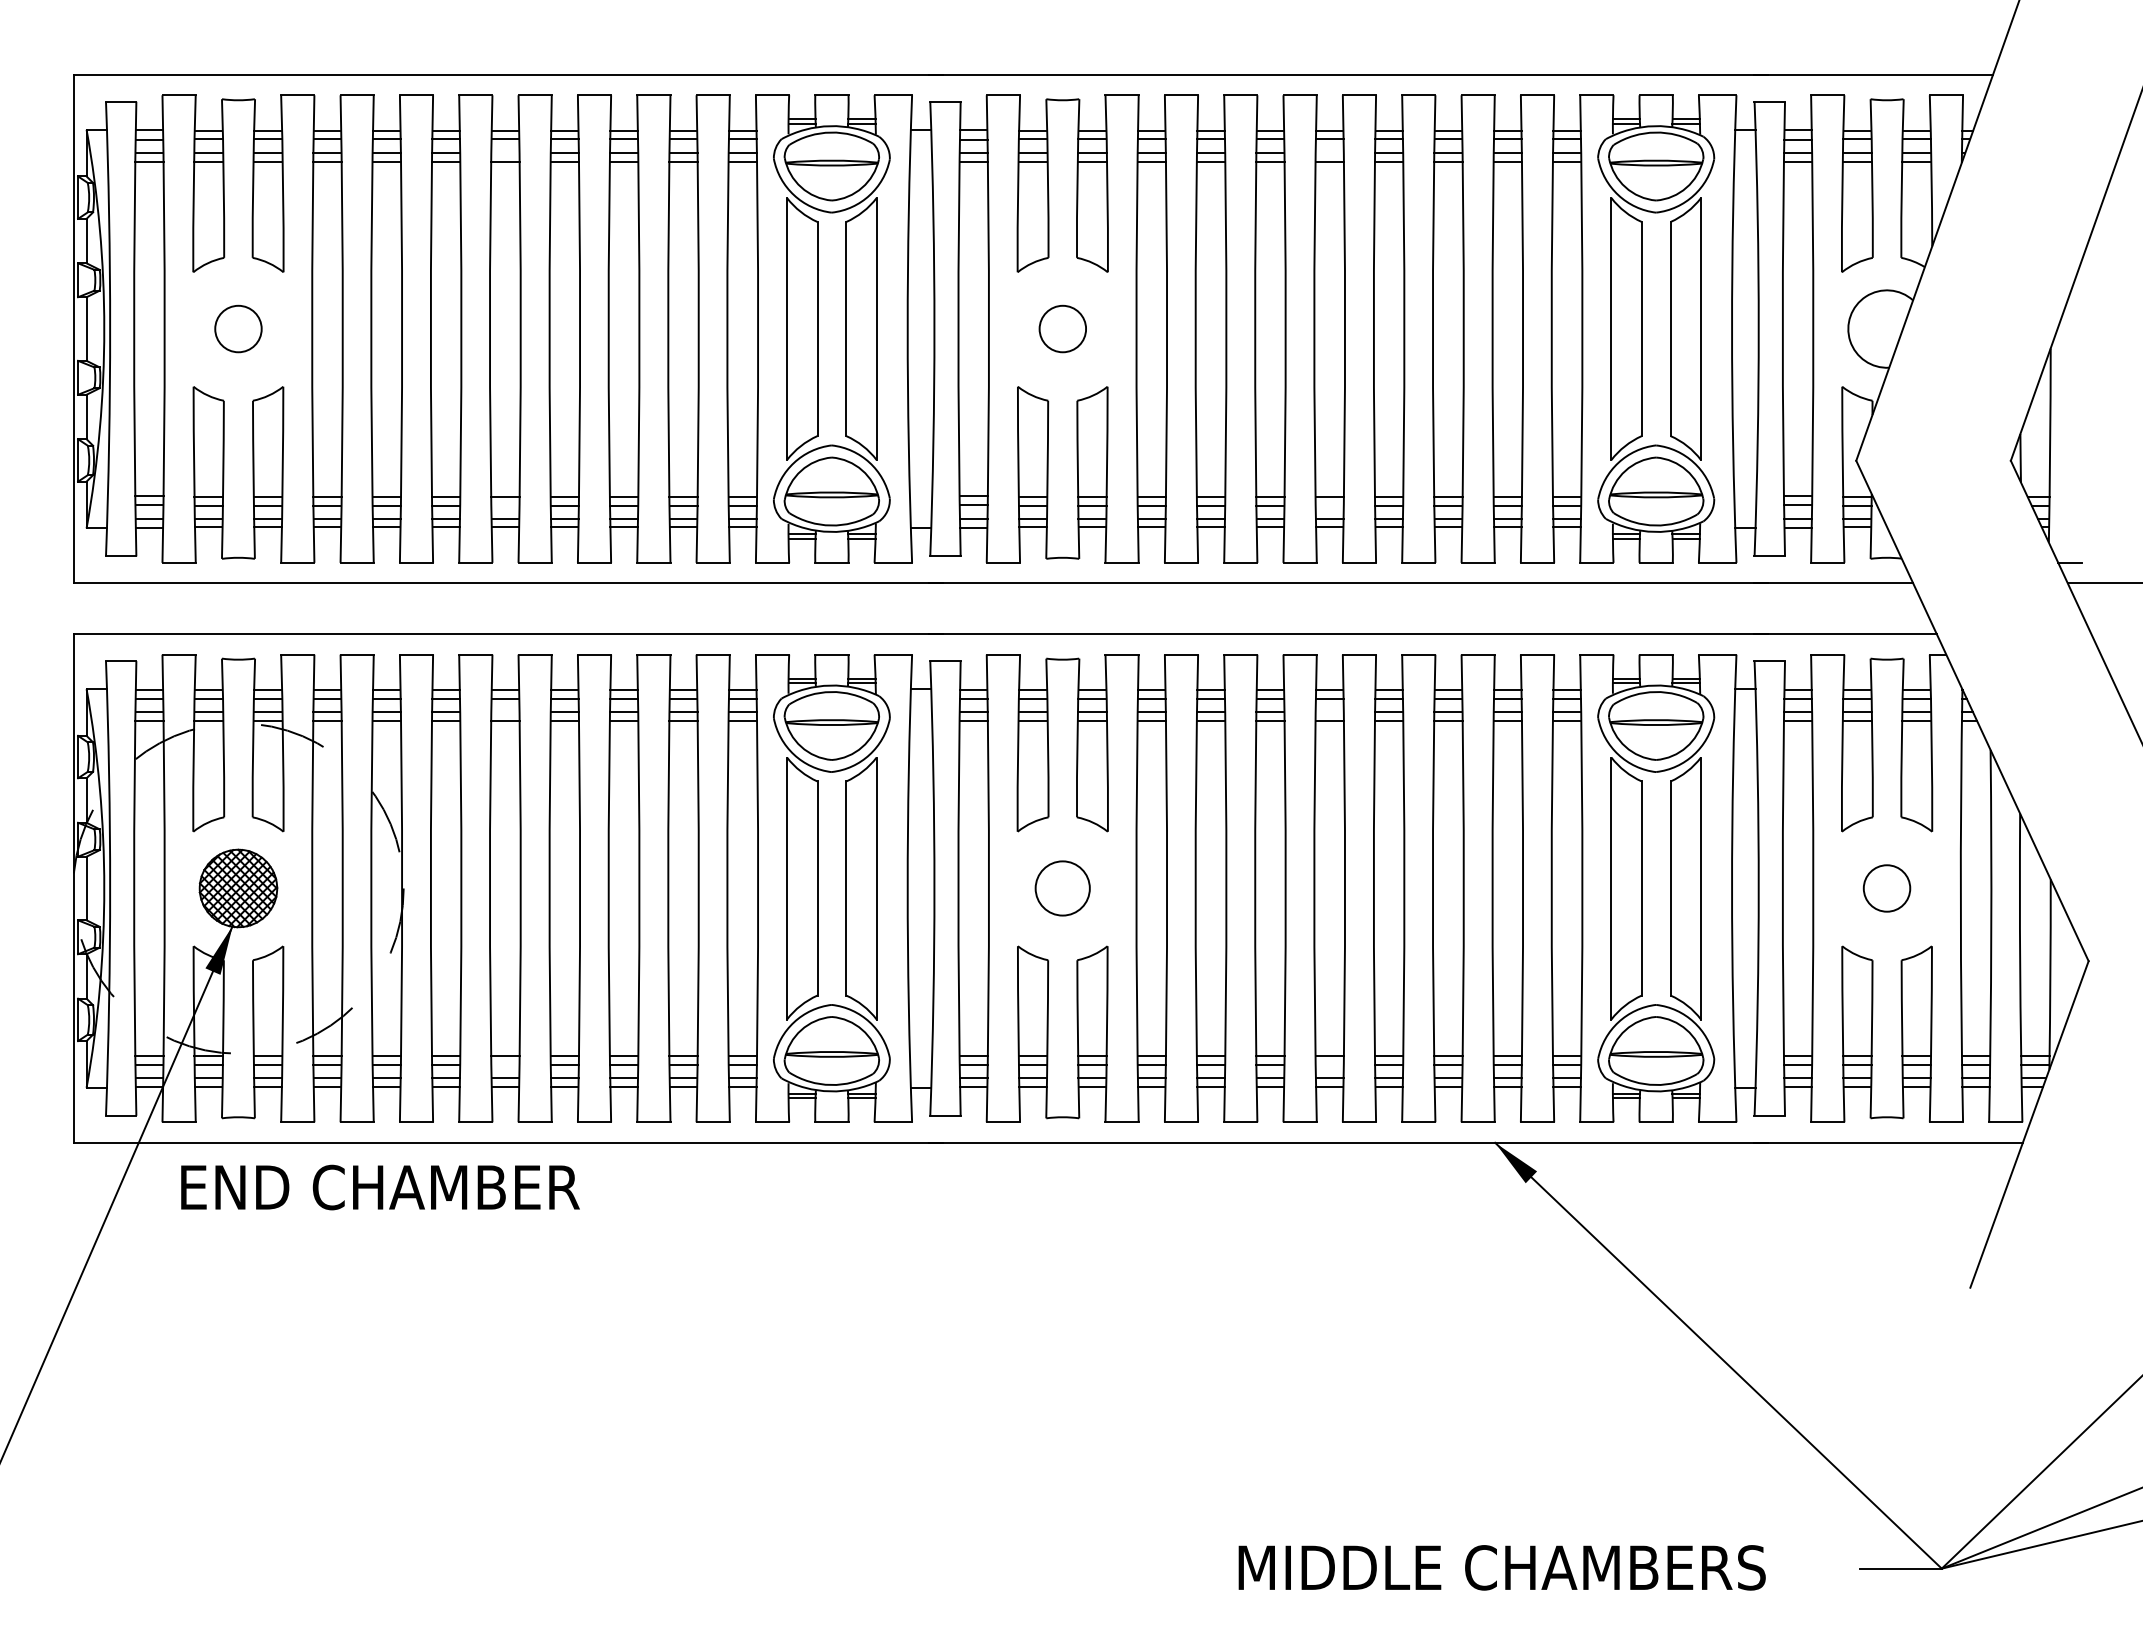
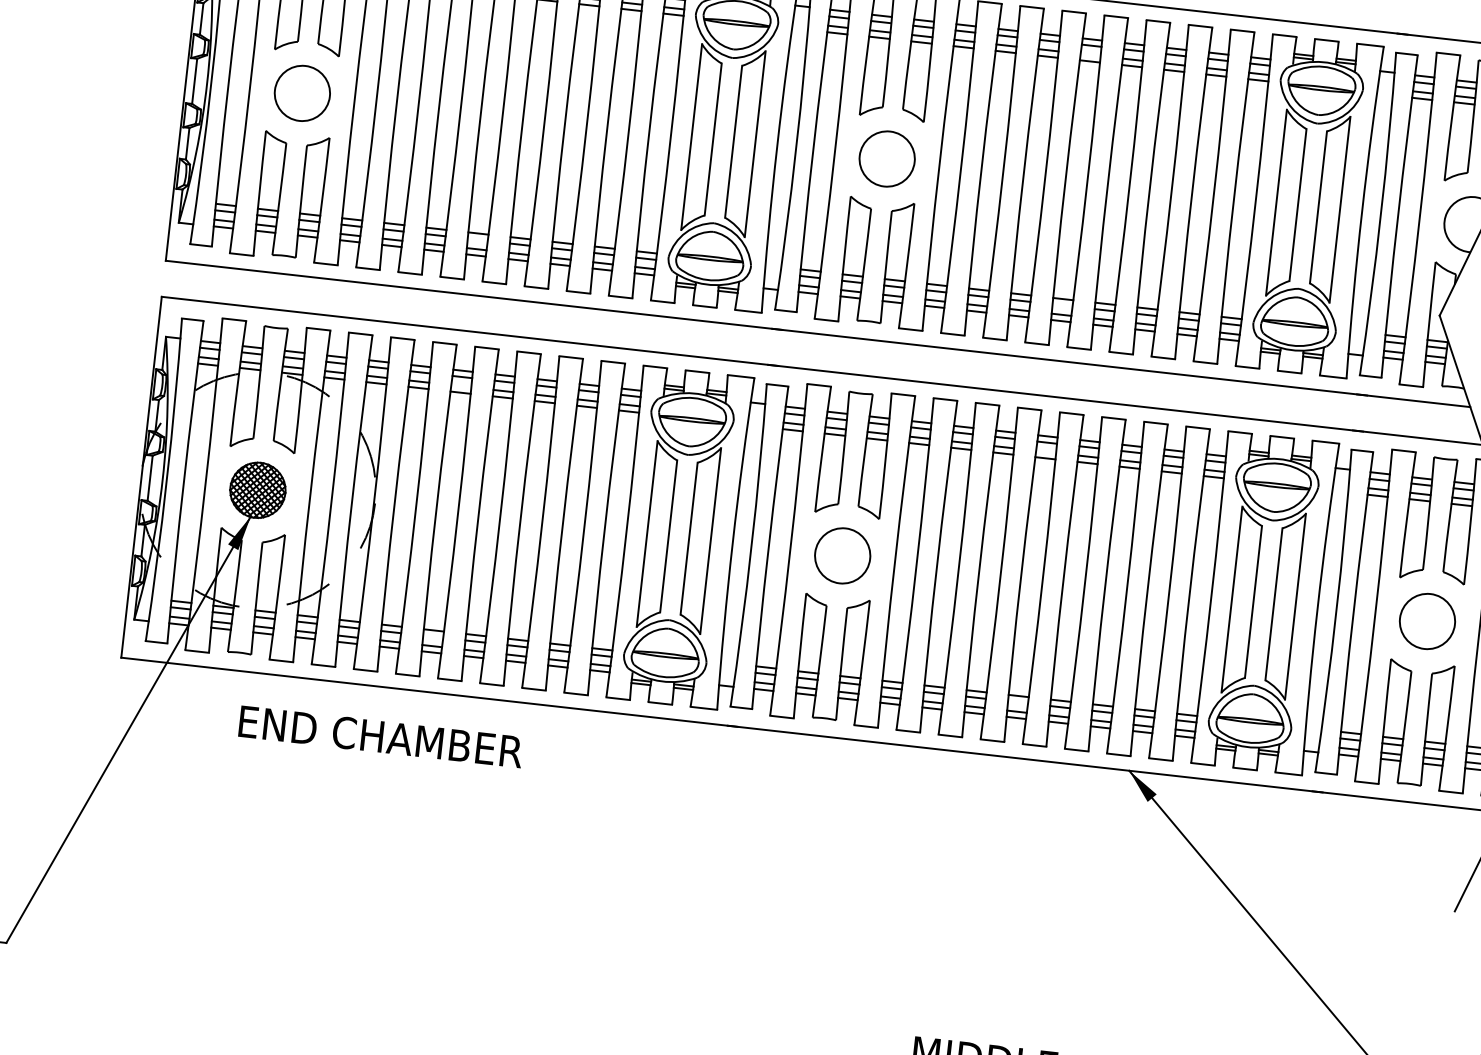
circle: (238, 328) -> (302, 93), size x1.67
circle: (1062, 328) -> (887, 158), size x1.67
circle: (1062, 888) -> (842, 555), size x1.43
circle: (1886, 888) -> (1427, 621), size x1.67
text: (380, 1187) -> (381, 736), moved

